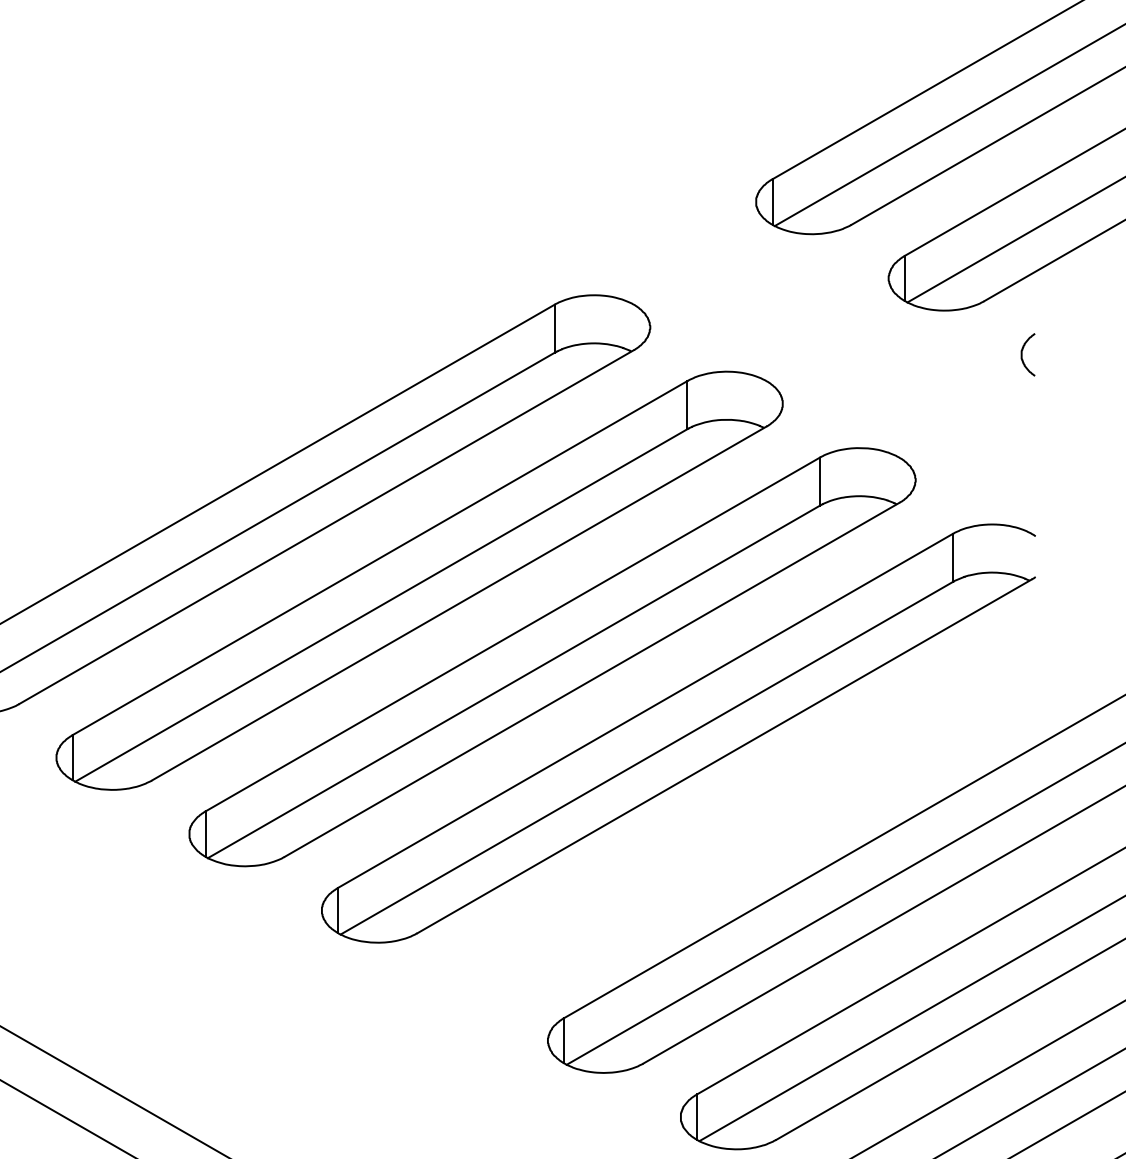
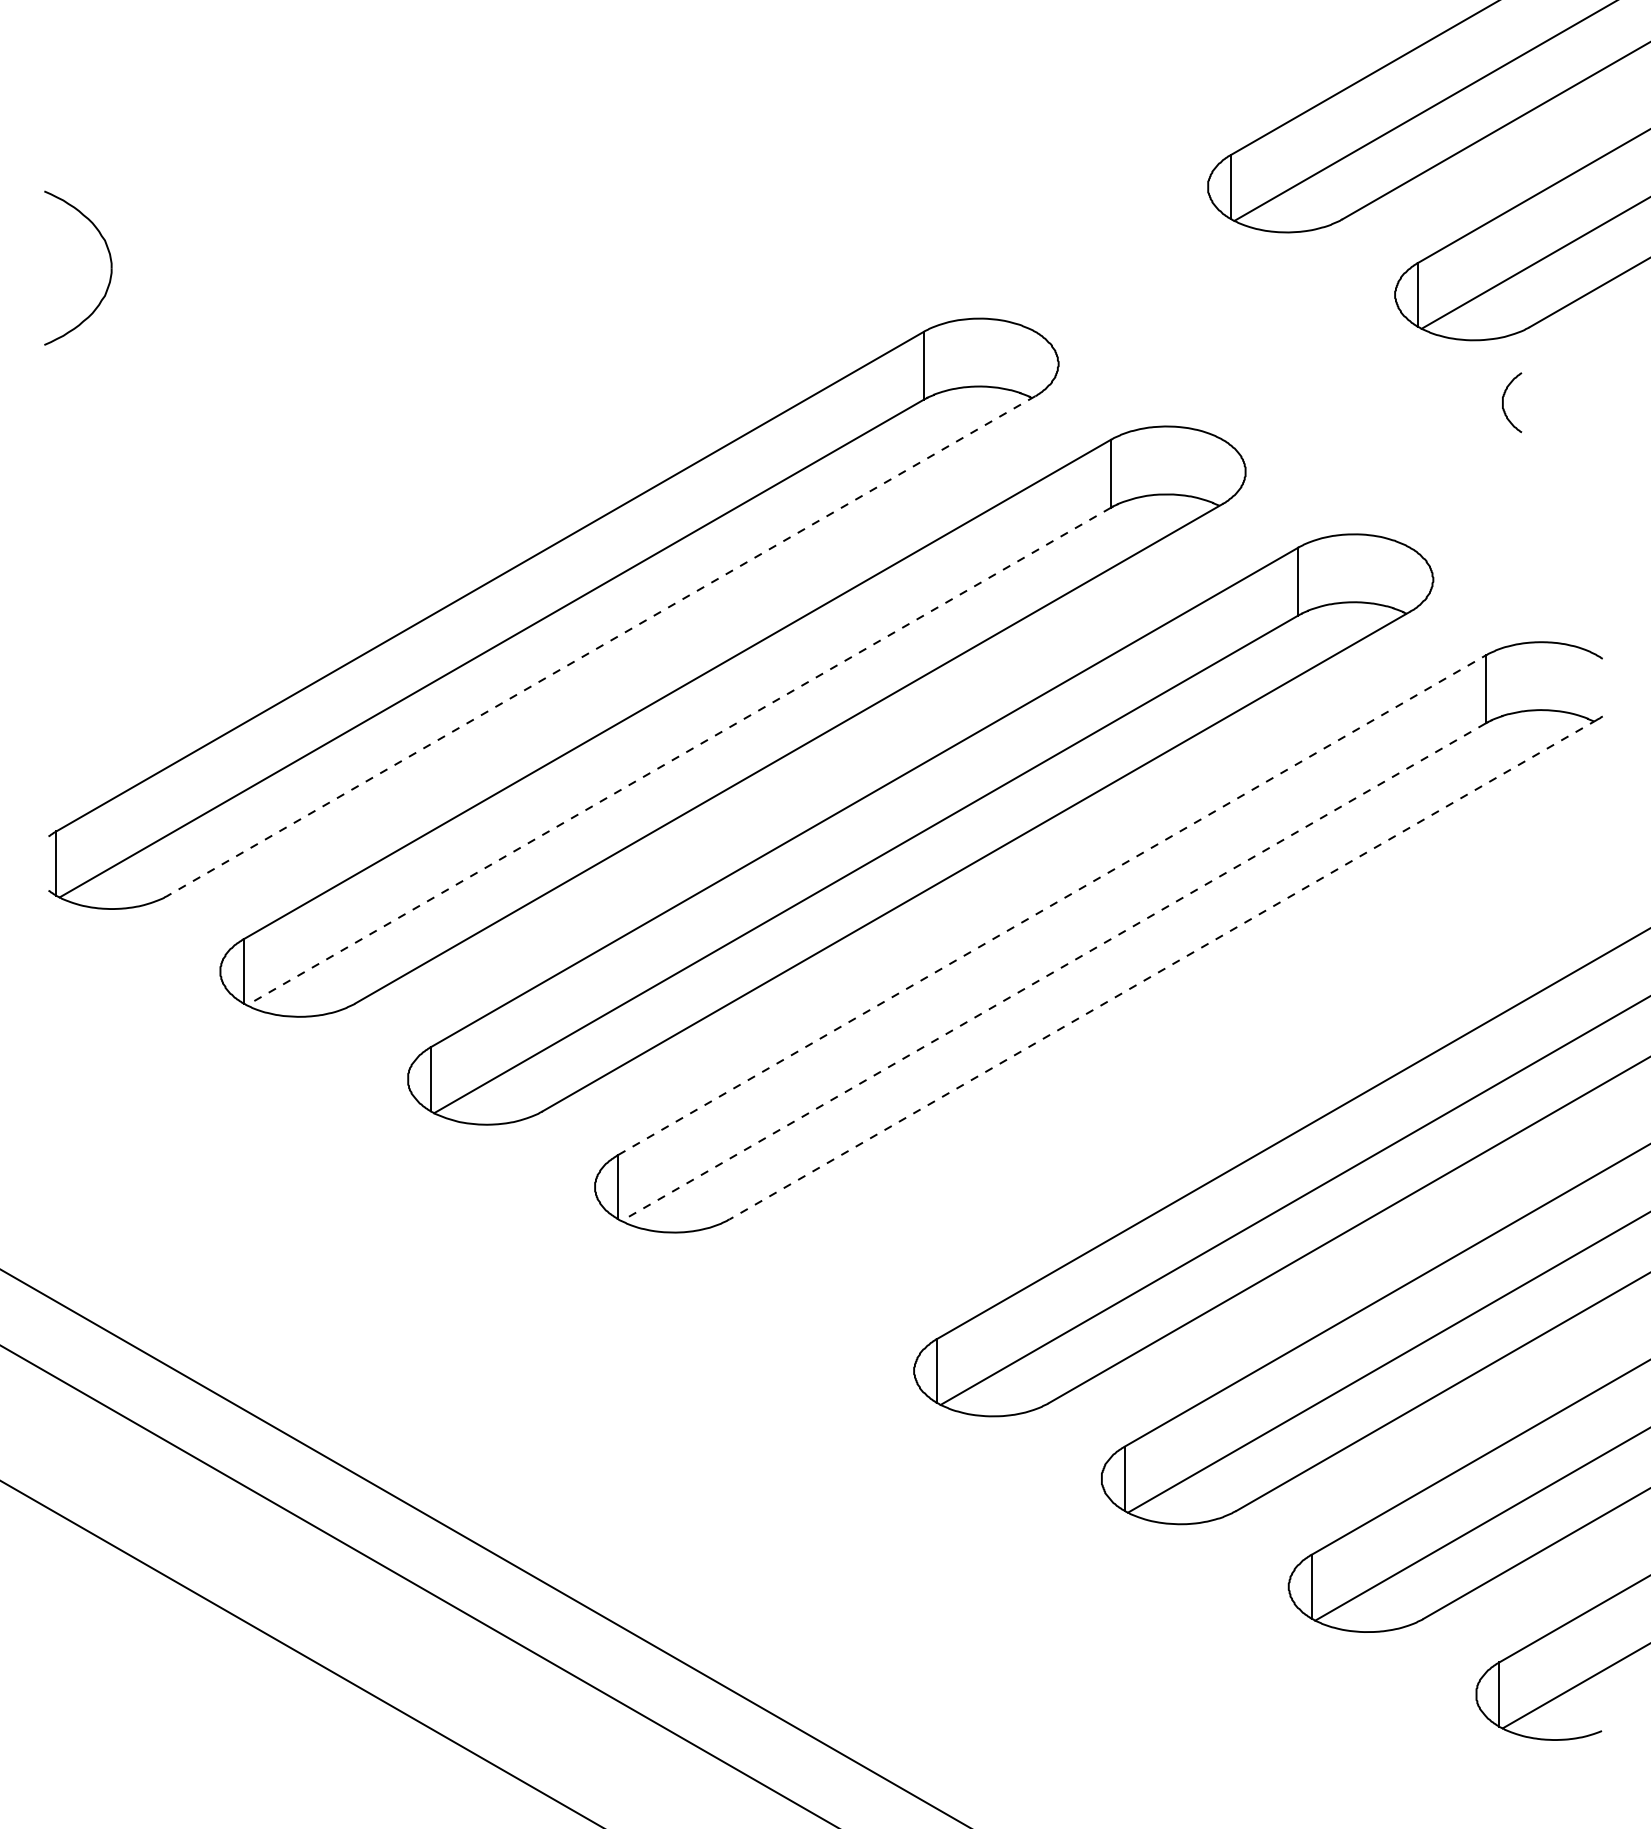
curve: (1022, 354) -> (1503, 402), moved
line: (326, 527) -> (601, 646), solid -> dashed
line: (381, 605) -> (678, 756), solid -> dashed
line: (645, 711) -> (1052, 905), solid -> dashed
line: (724, 756) -> (1163, 969), solid -> dashed
line: (646, 758) -> (1053, 972), solid -> dashed

